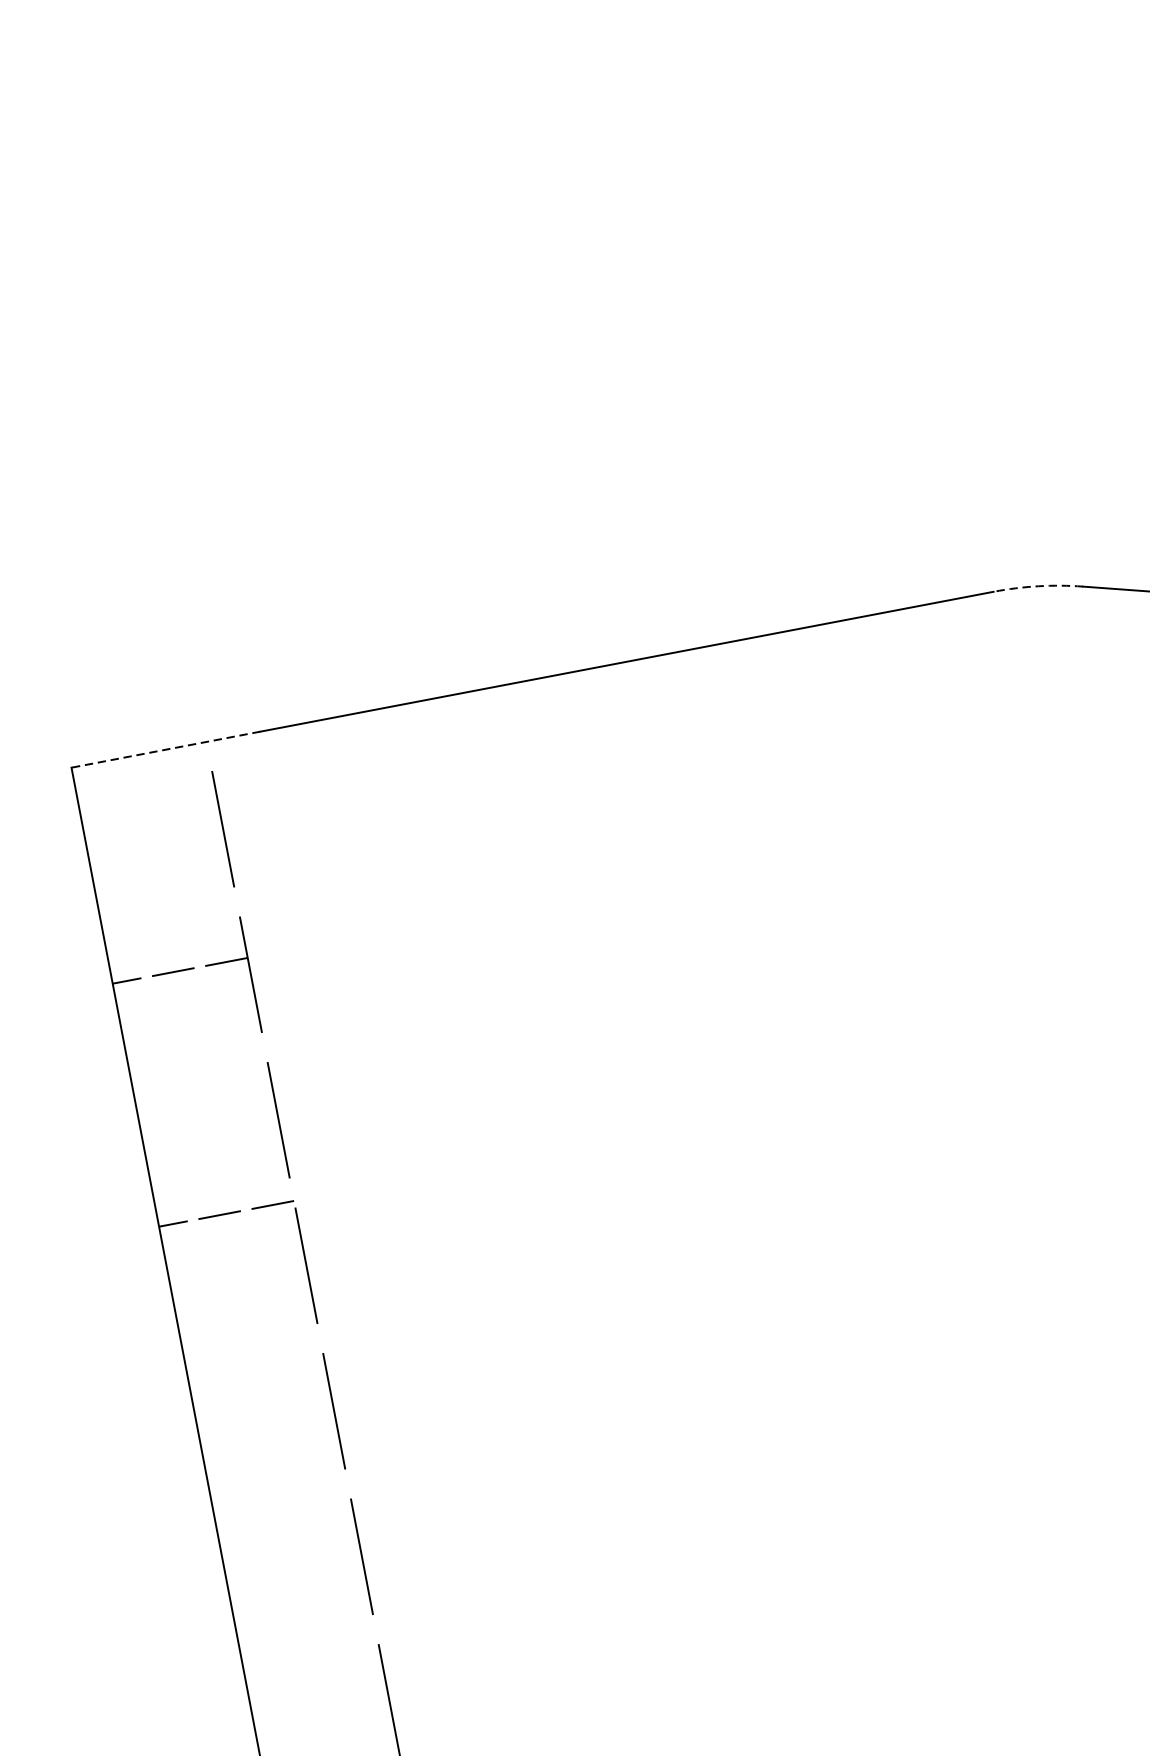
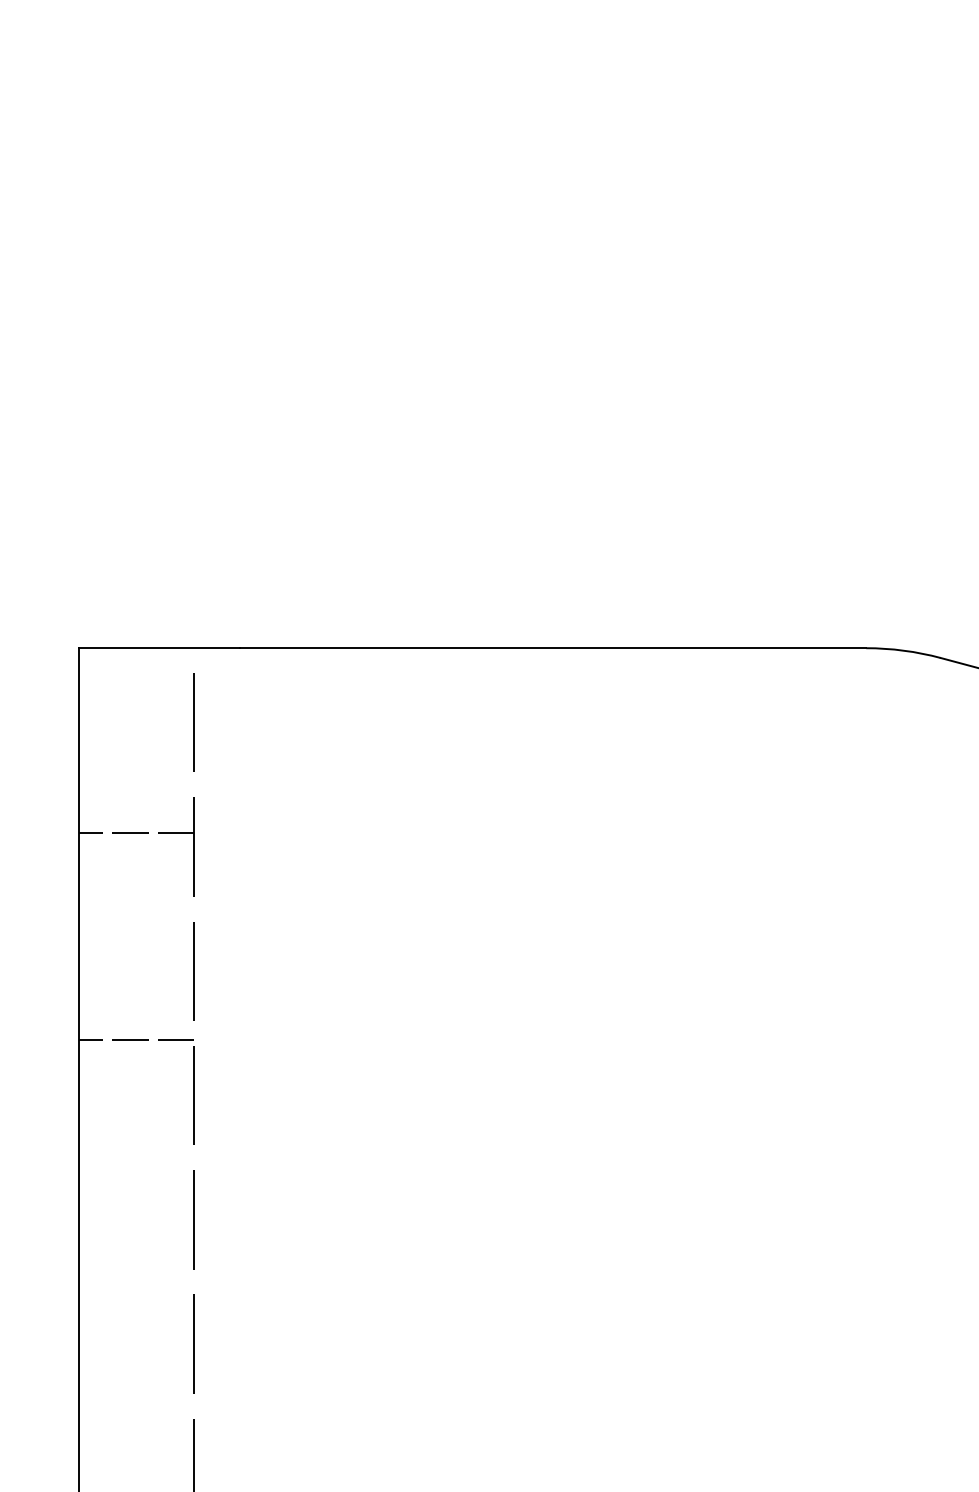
arc: (1037, 586) -> (903, 650), dashed -> solid
line: (166, 750) -> (159, 648), dashed -> solid

